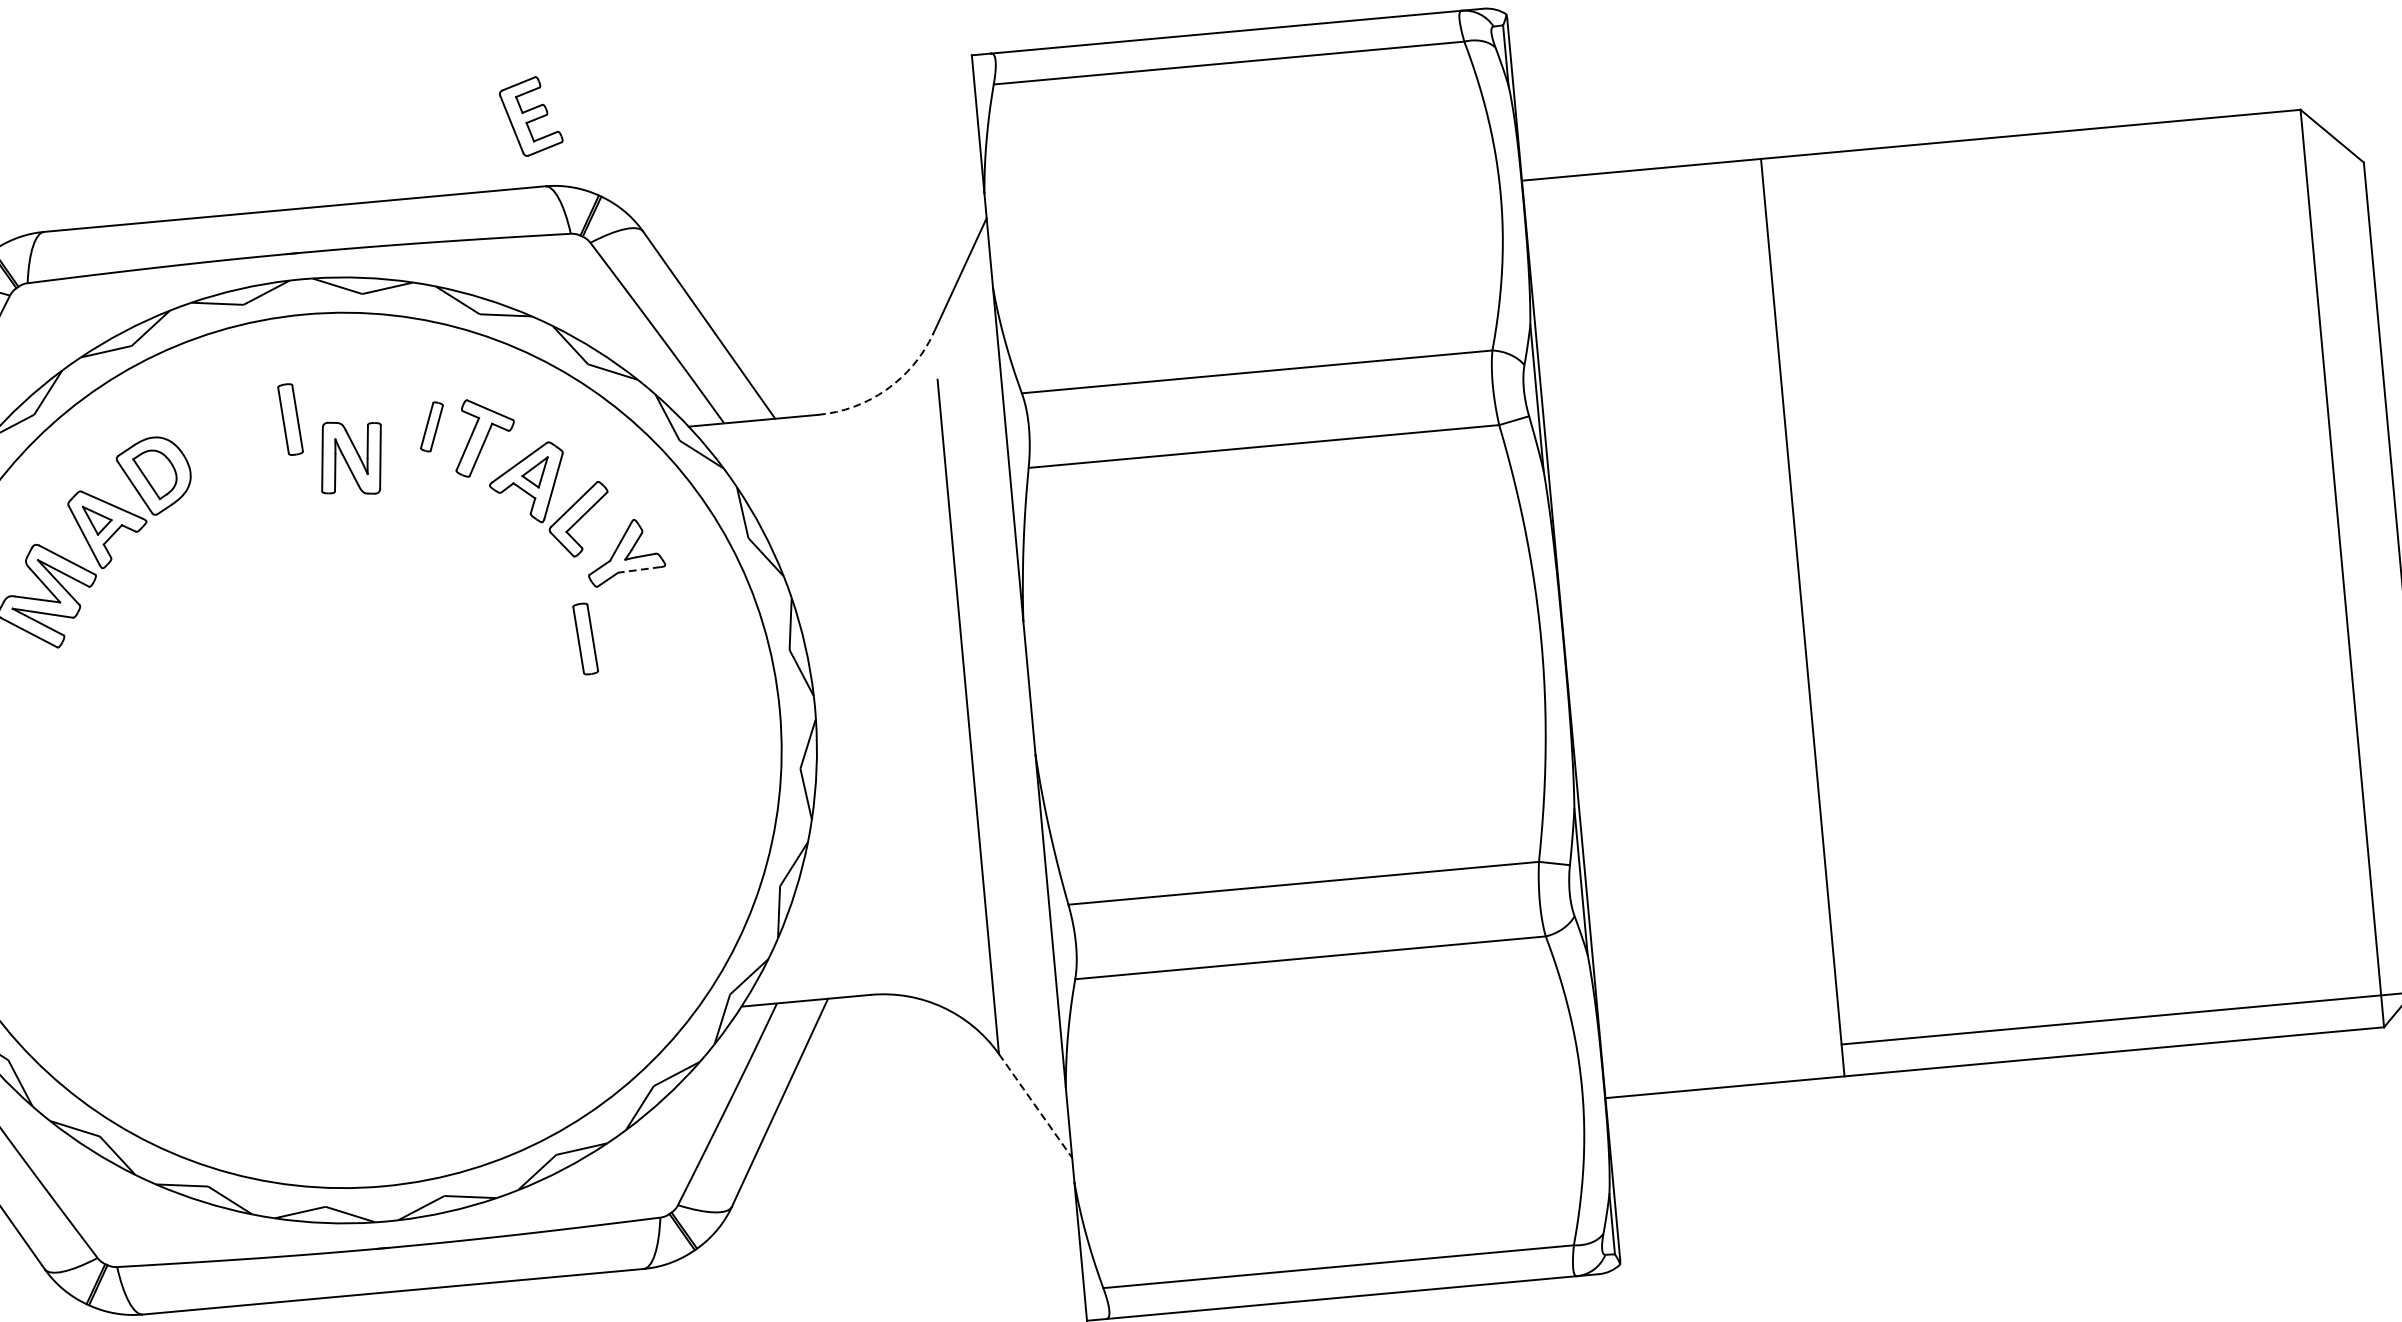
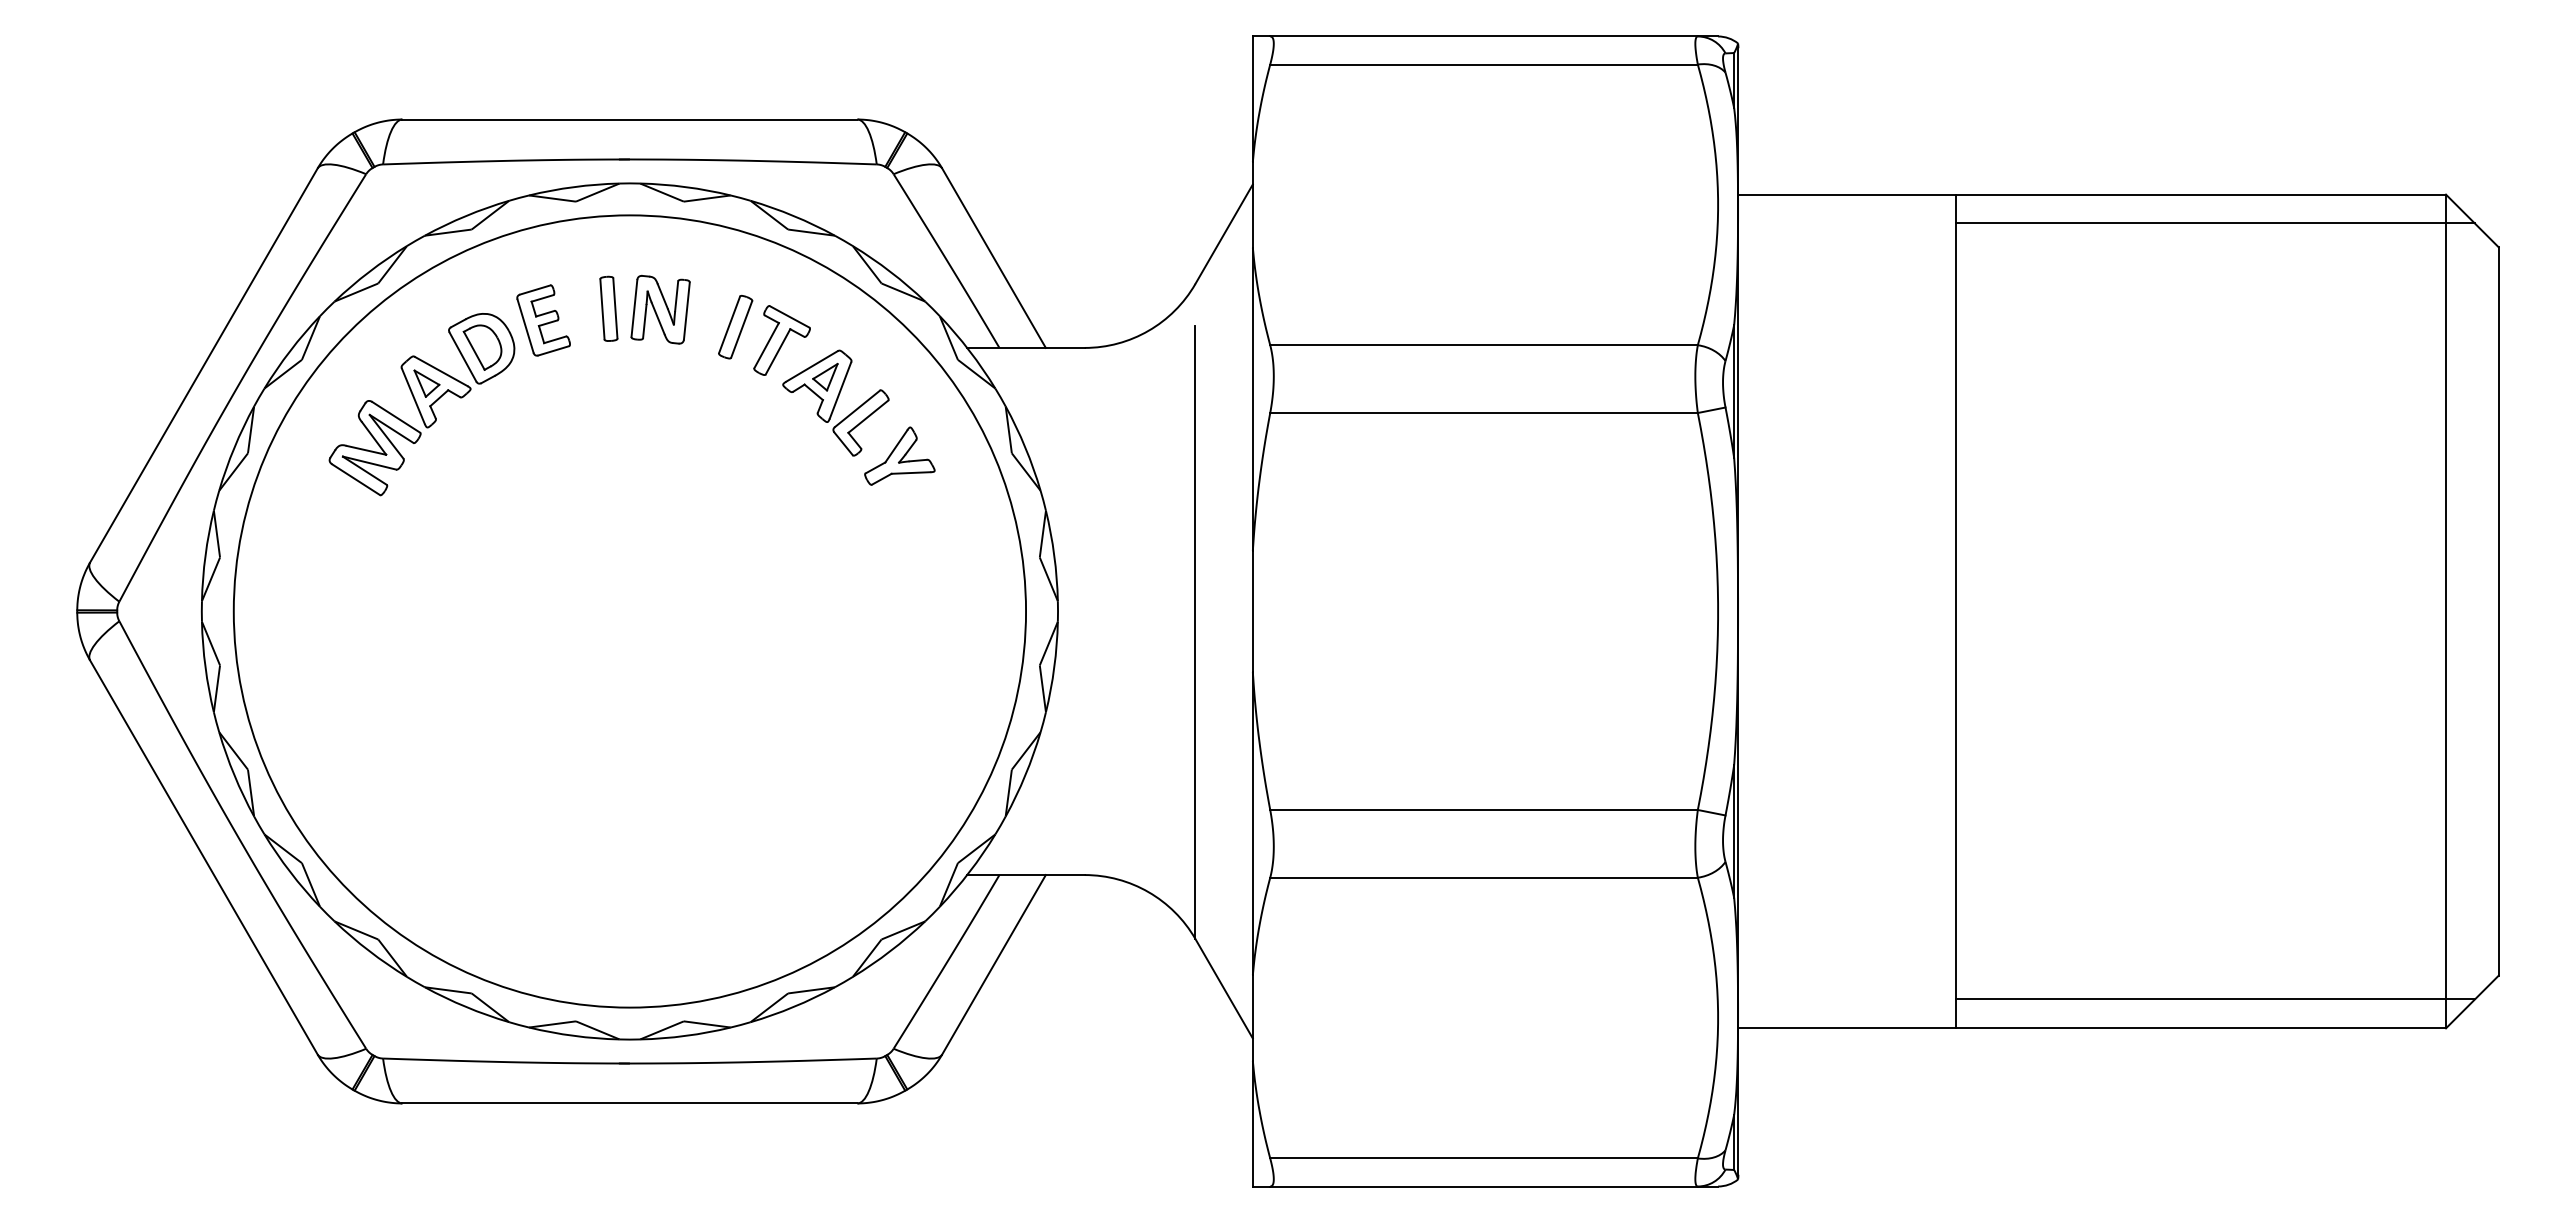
part: (531, 116) -> (543, 320), moved
line: (2048, 164) -> (2214, 223), added
arc: (886, 389) -> (1148, 330), dashed -> solid
part: (431, 426) -> (735, 326), size x1.43
part: (351, 457) -> (660, 309), moved
line: (638, 570) -> (910, 473), dashed -> solid
part: (585, 638) -> (856, 530), removed
line: (1036, 1106) -> (1224, 989), dashed -> solid

